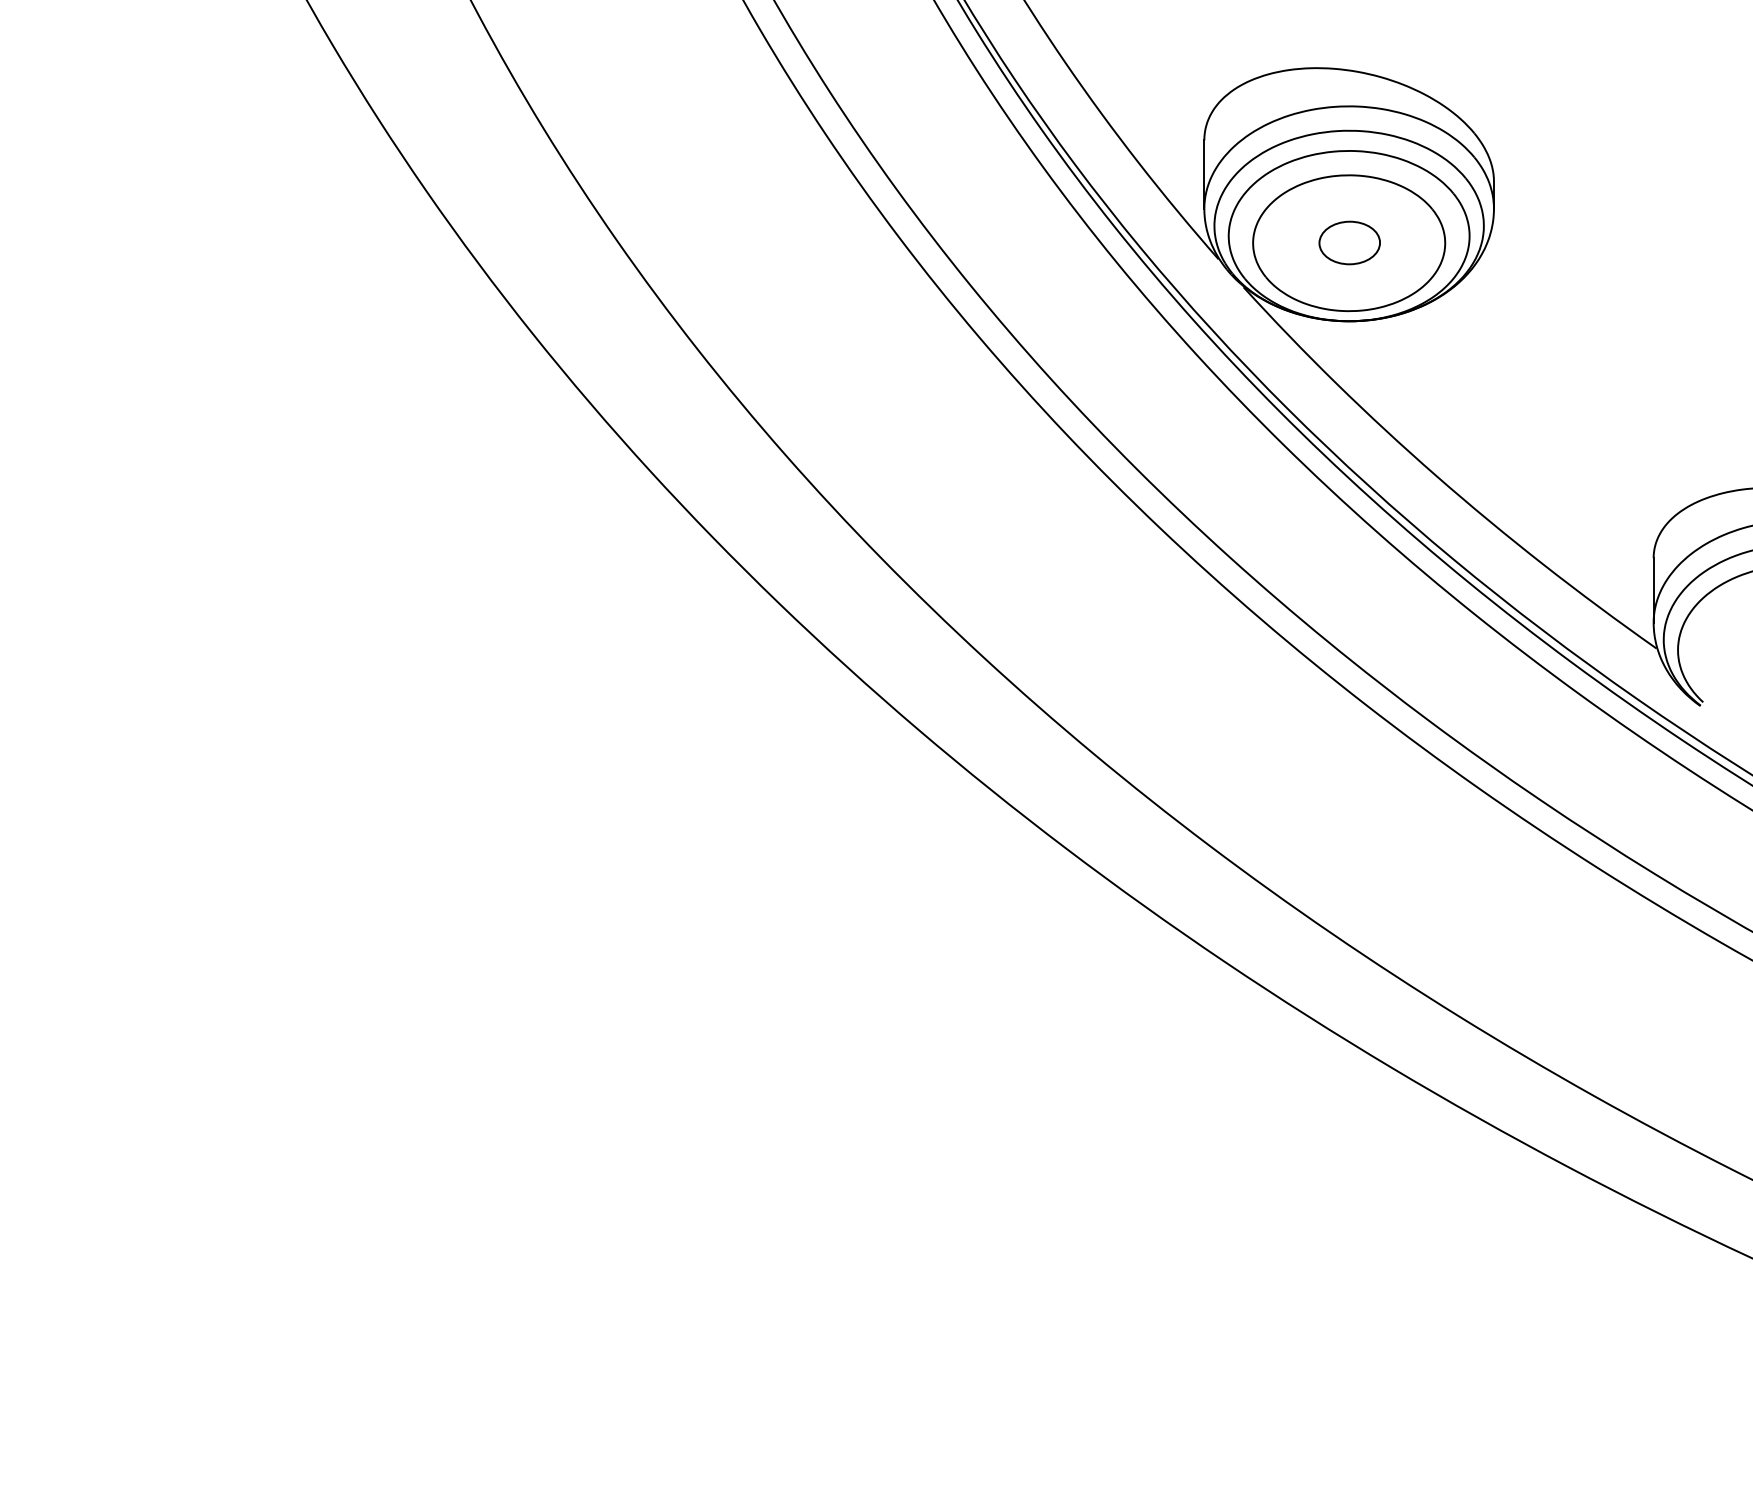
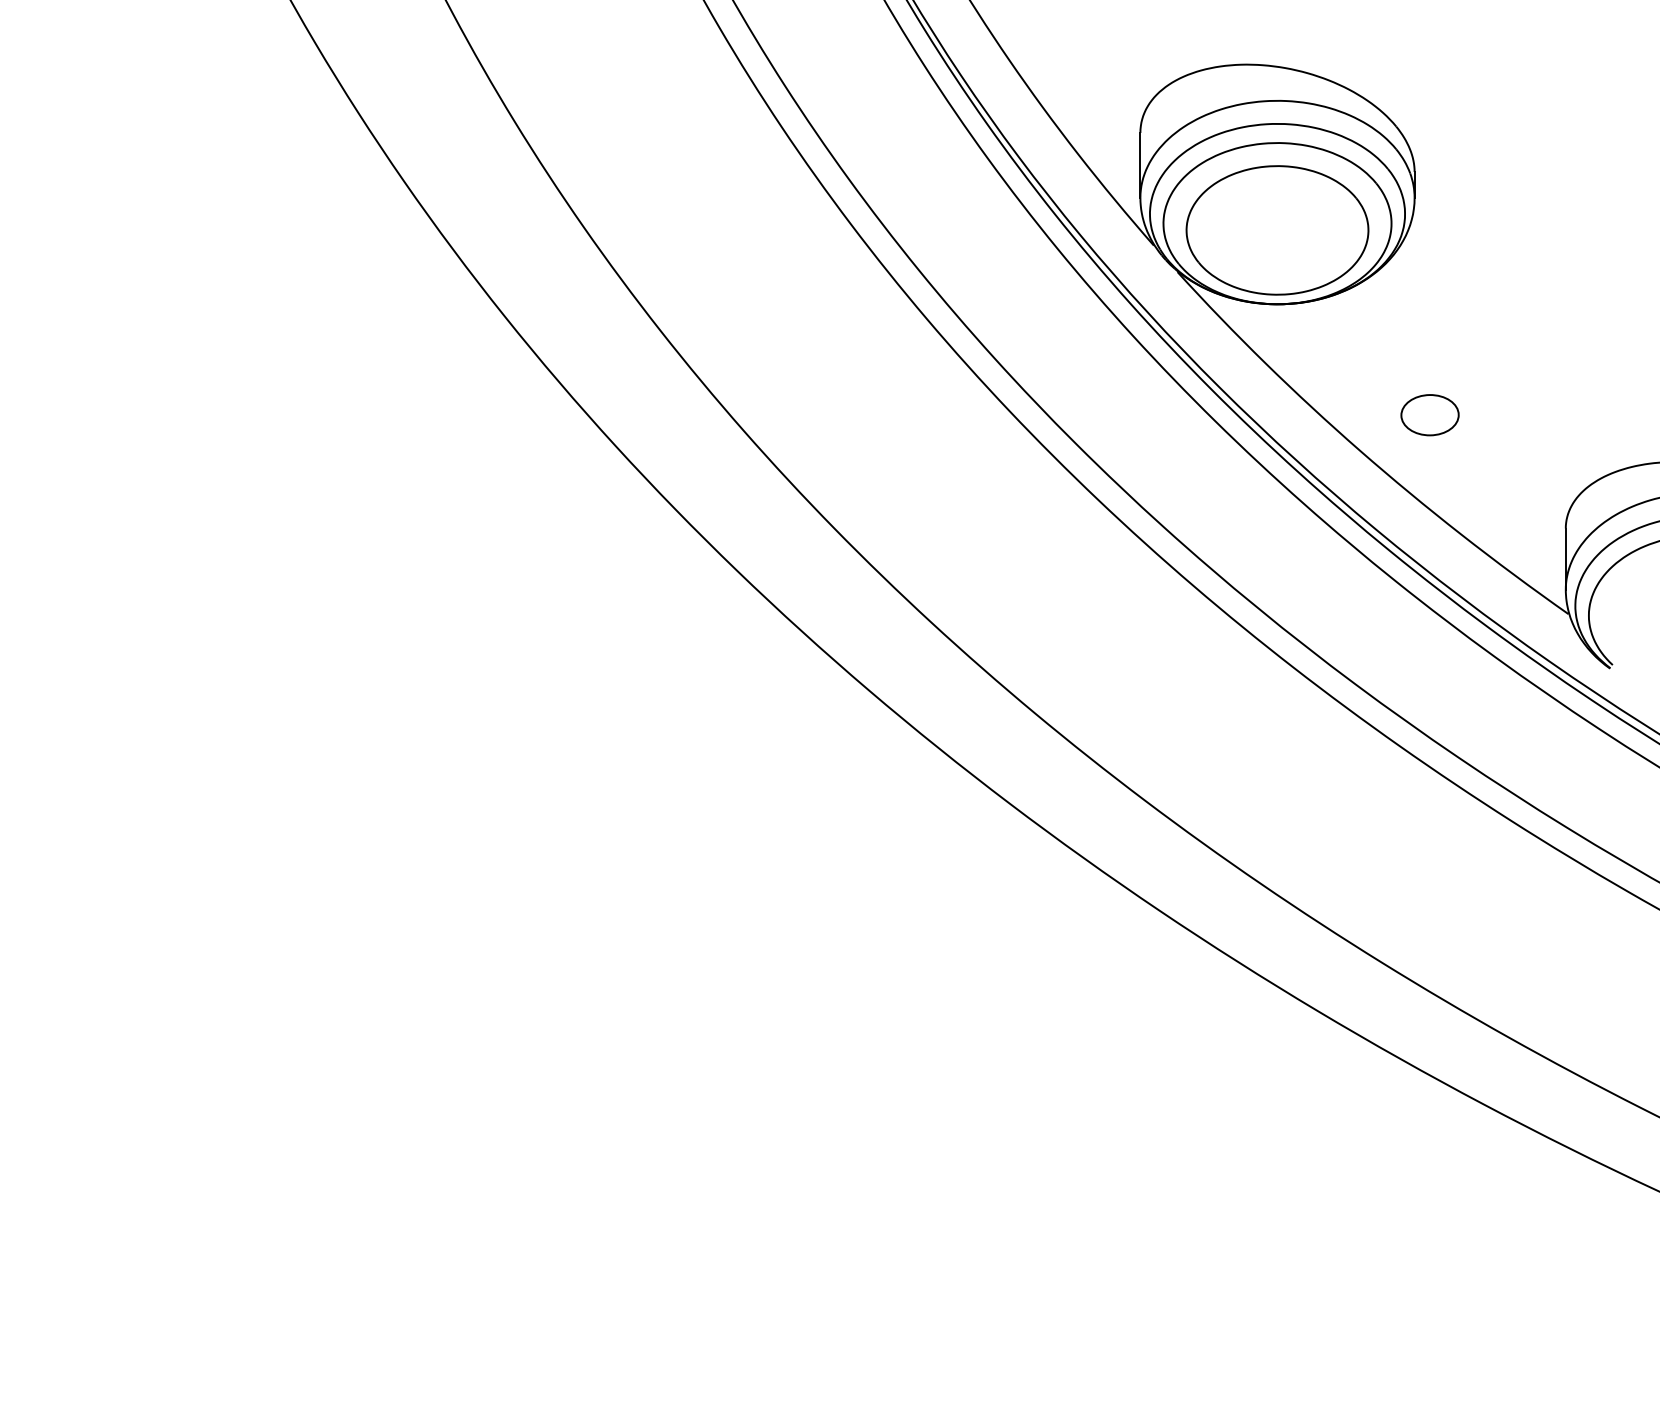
part: (1349, 243) -> (1429, 415), moved

